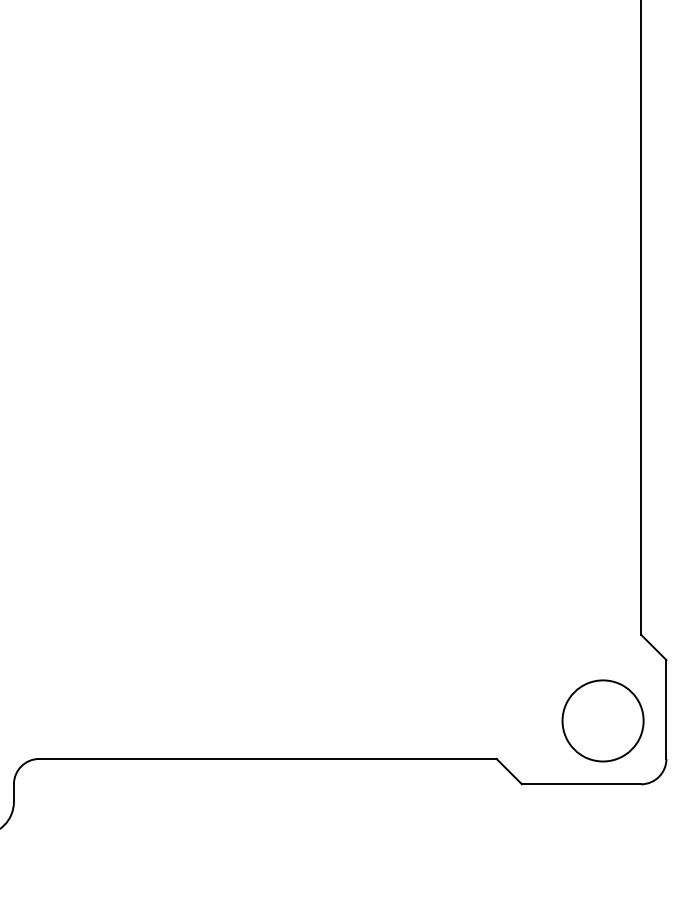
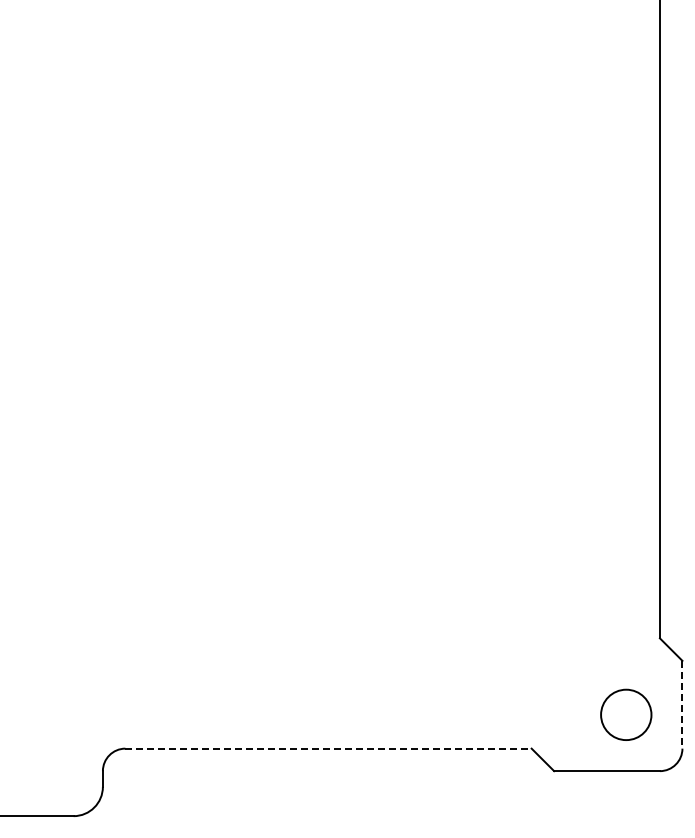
line: (666, 709) -> (682, 704), solid -> dashed
circle: (603, 720) -> (626, 714), size x0.7
line: (269, 758) -> (329, 748), solid -> dashed

